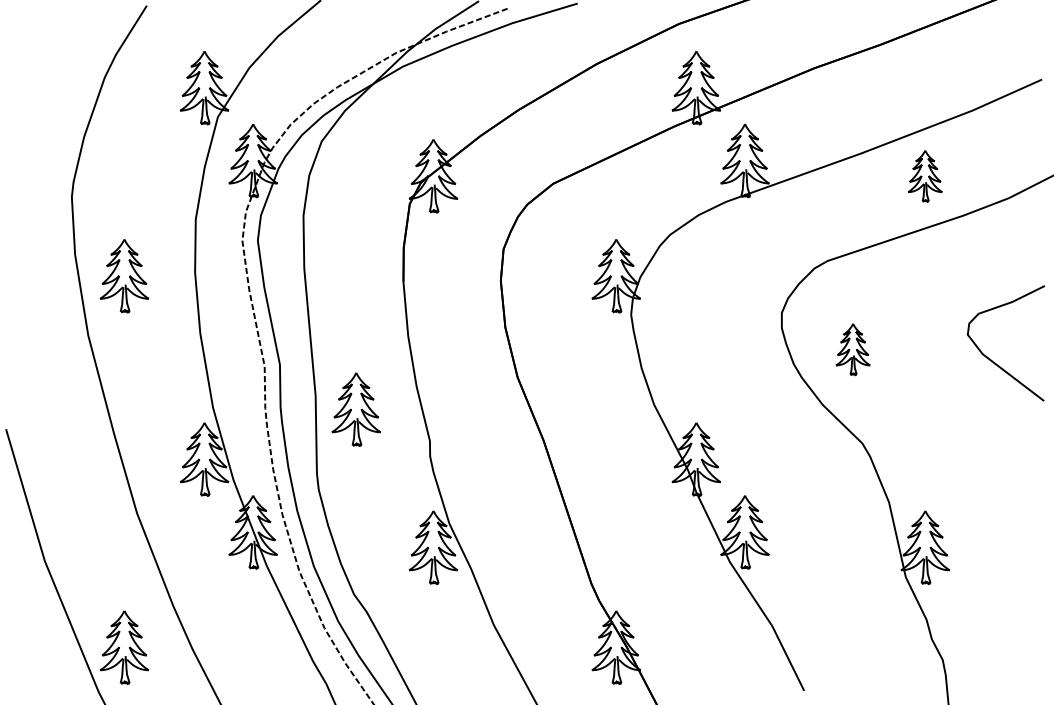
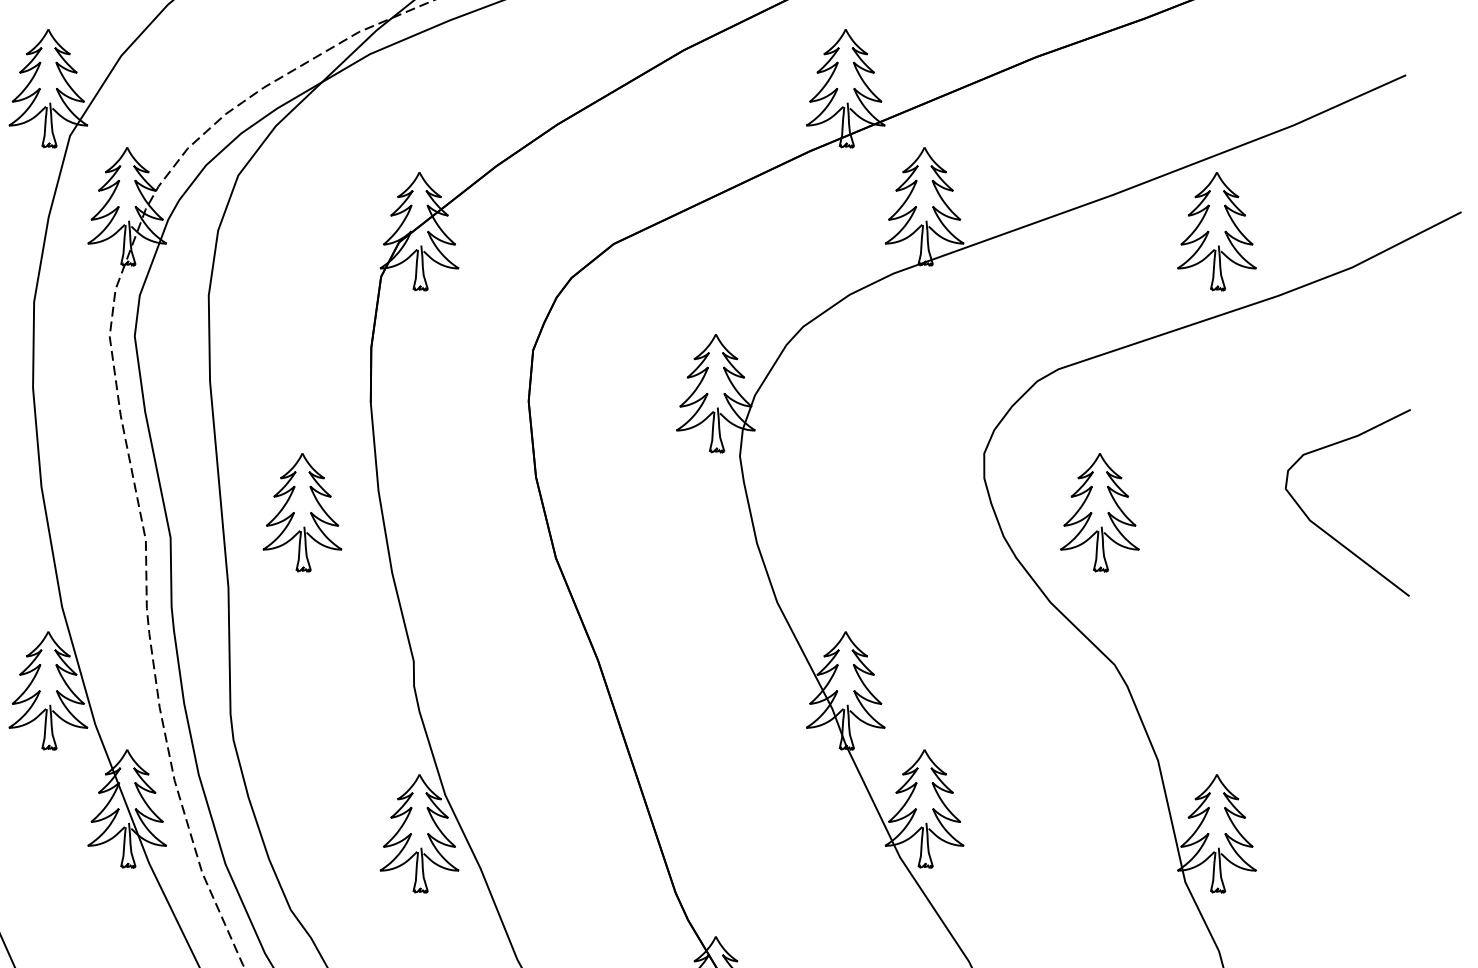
part: (924, 176) -> (1215, 232), size x1.43
part: (852, 349) -> (1098, 512), size x1.43
part: (355, 409) -> (301, 512), moved

